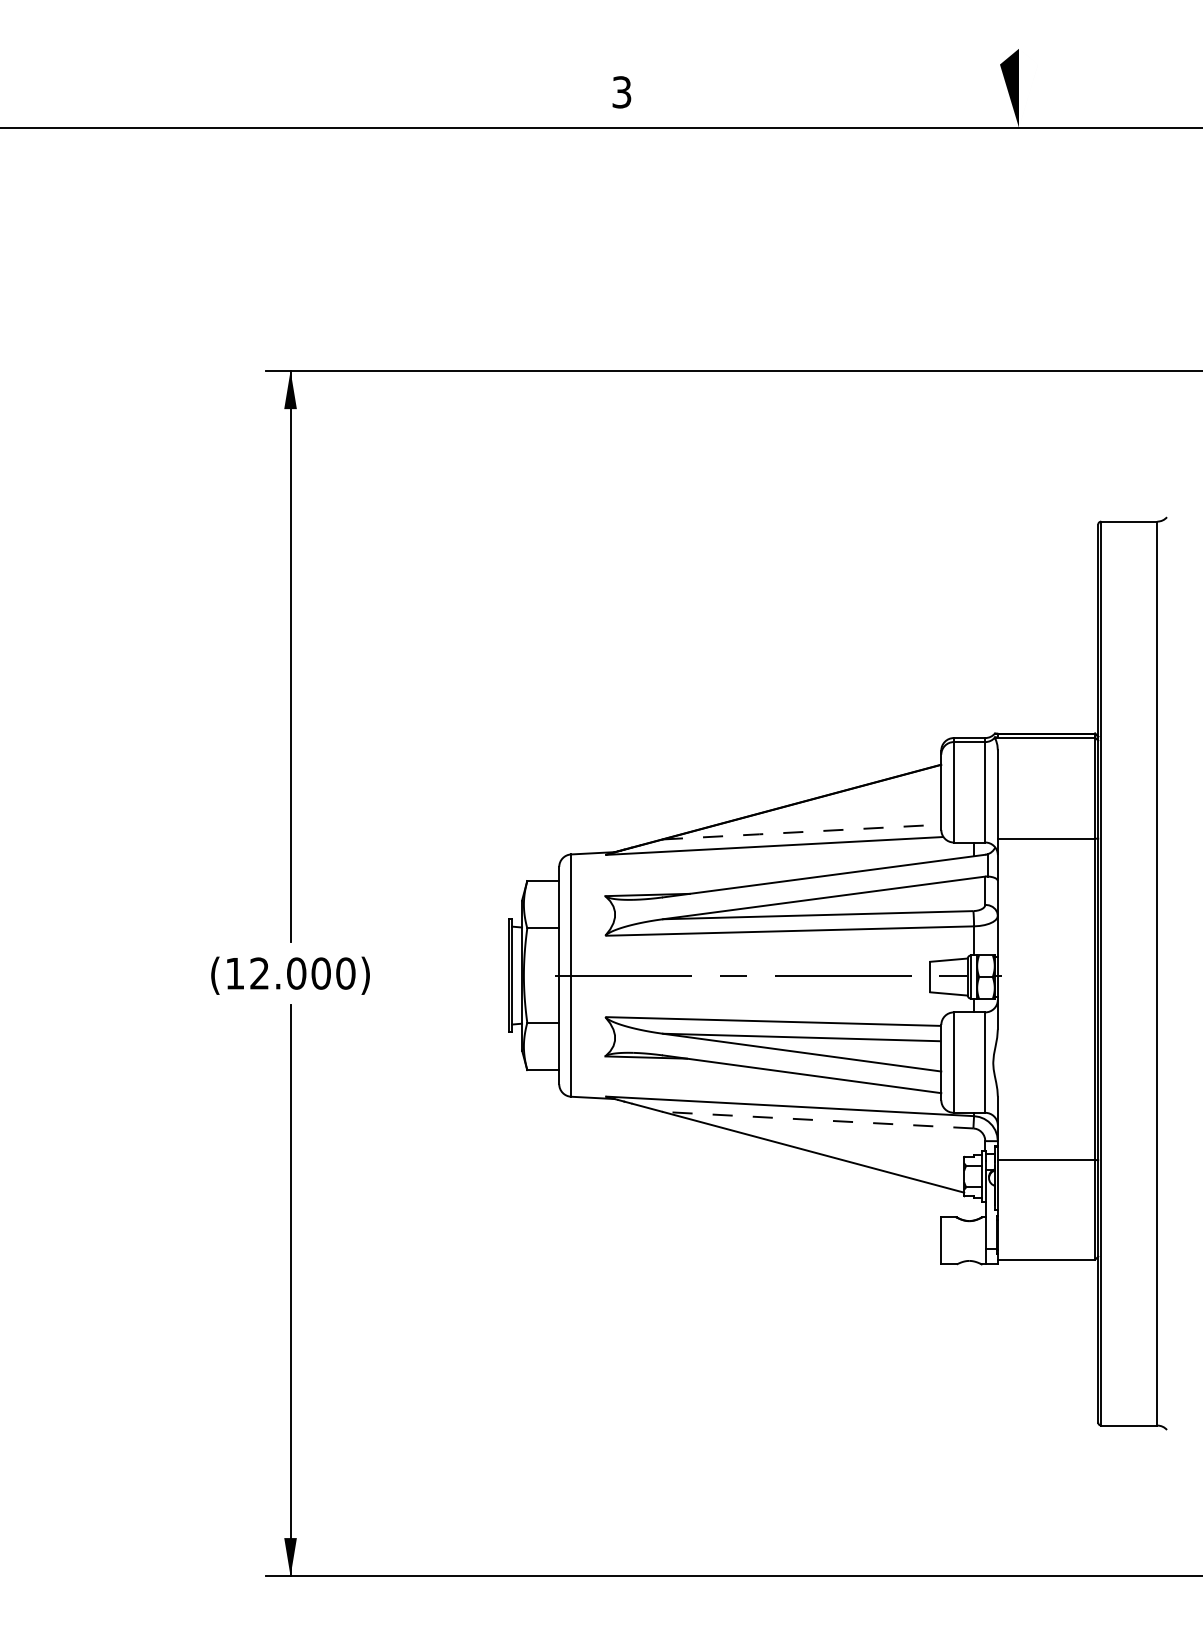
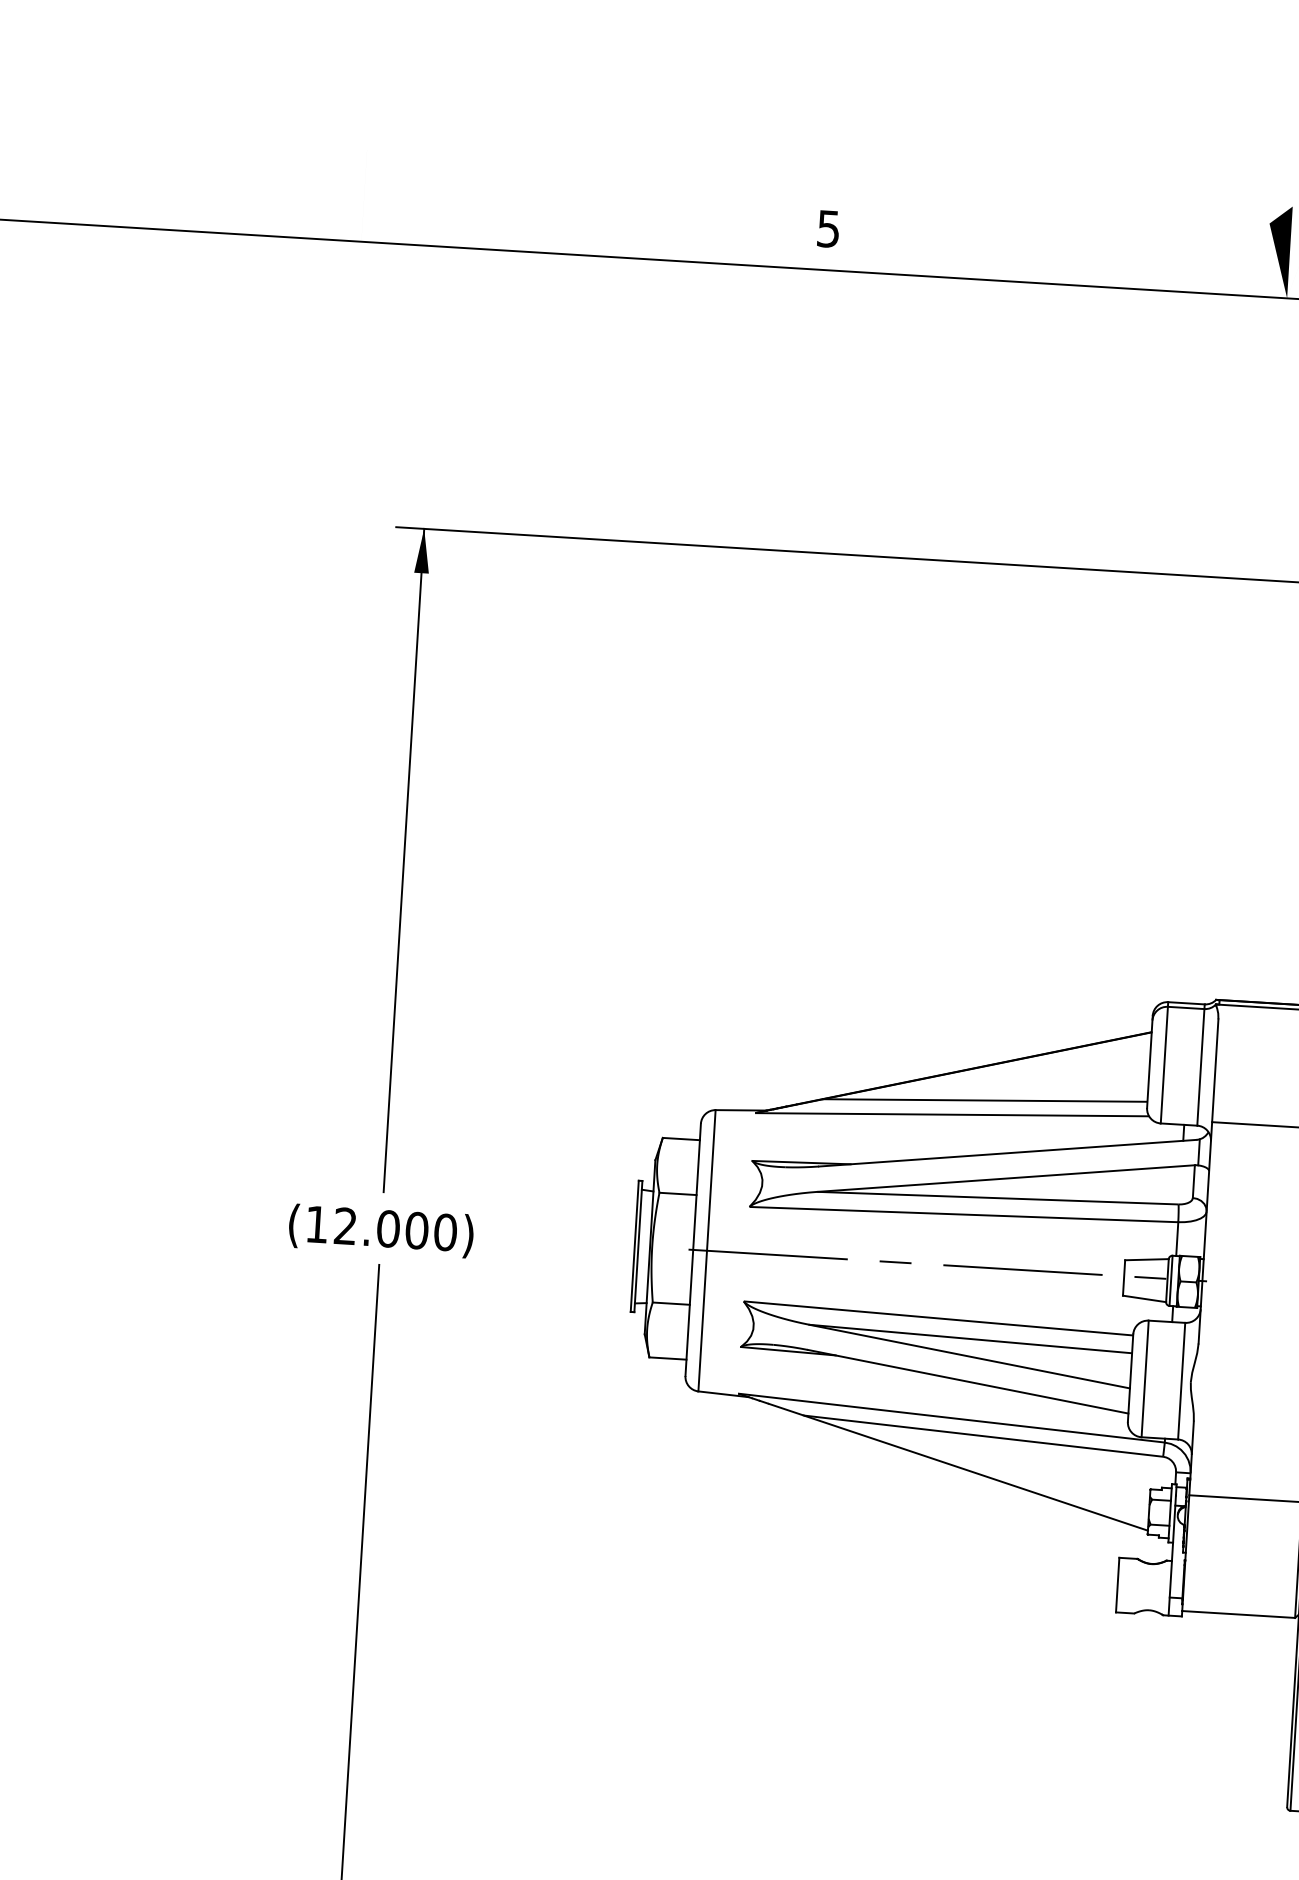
text: (622, 91) -> (829, 228), 3 -> 5
line: (802, 832) -> (985, 1101), dashed -> solid
line: (817, 1120) -> (982, 1436), dashed -> solid

